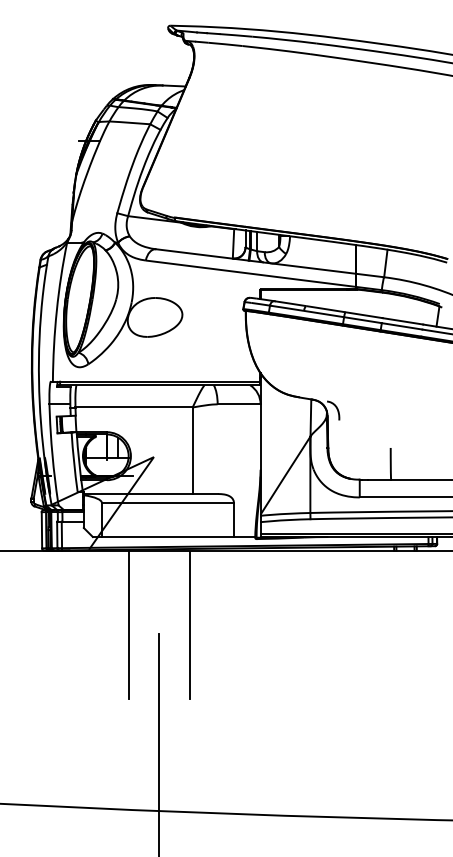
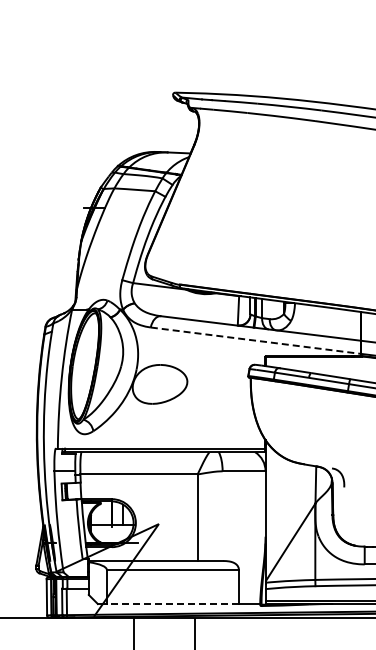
line: (250, 273) -> (255, 340), solid -> dashed
line: (167, 537) -> (172, 604), solid -> dashed

